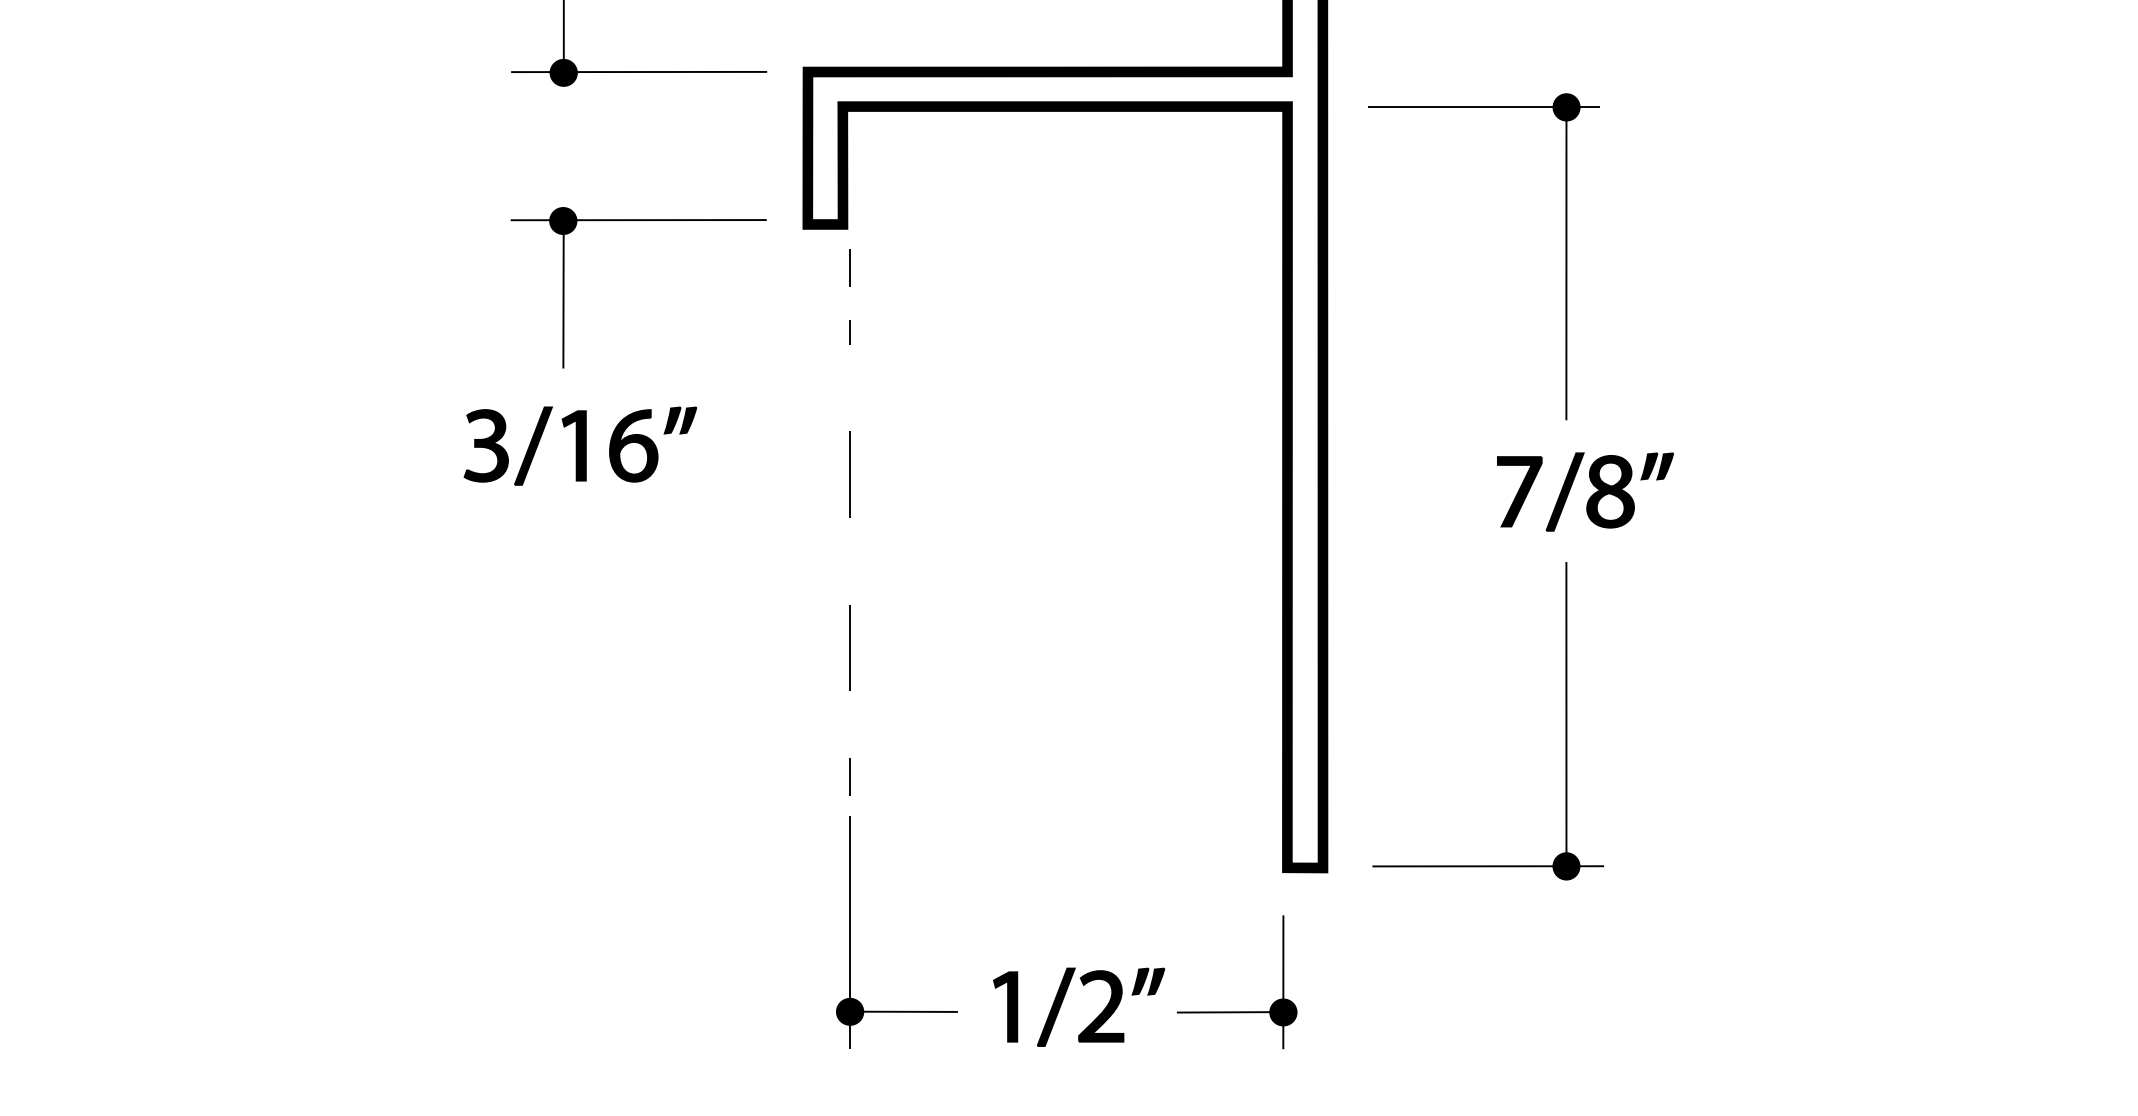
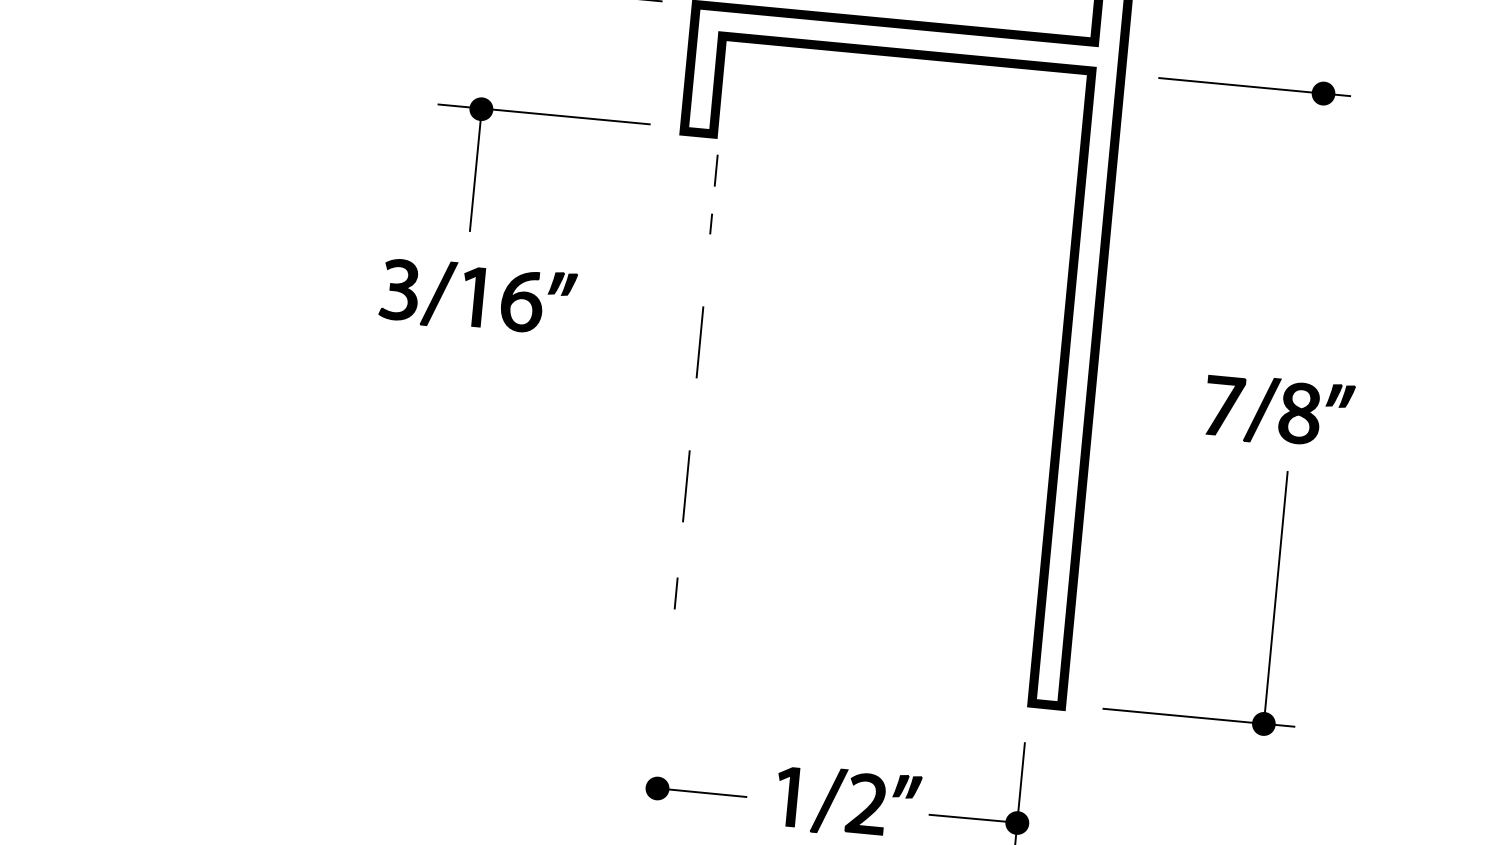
line: (1566, 266) -> (1310, 225), removed
part: (1590, 496) -> (1282, 415), moved
line: (849, 931) -> (663, 721), removed

